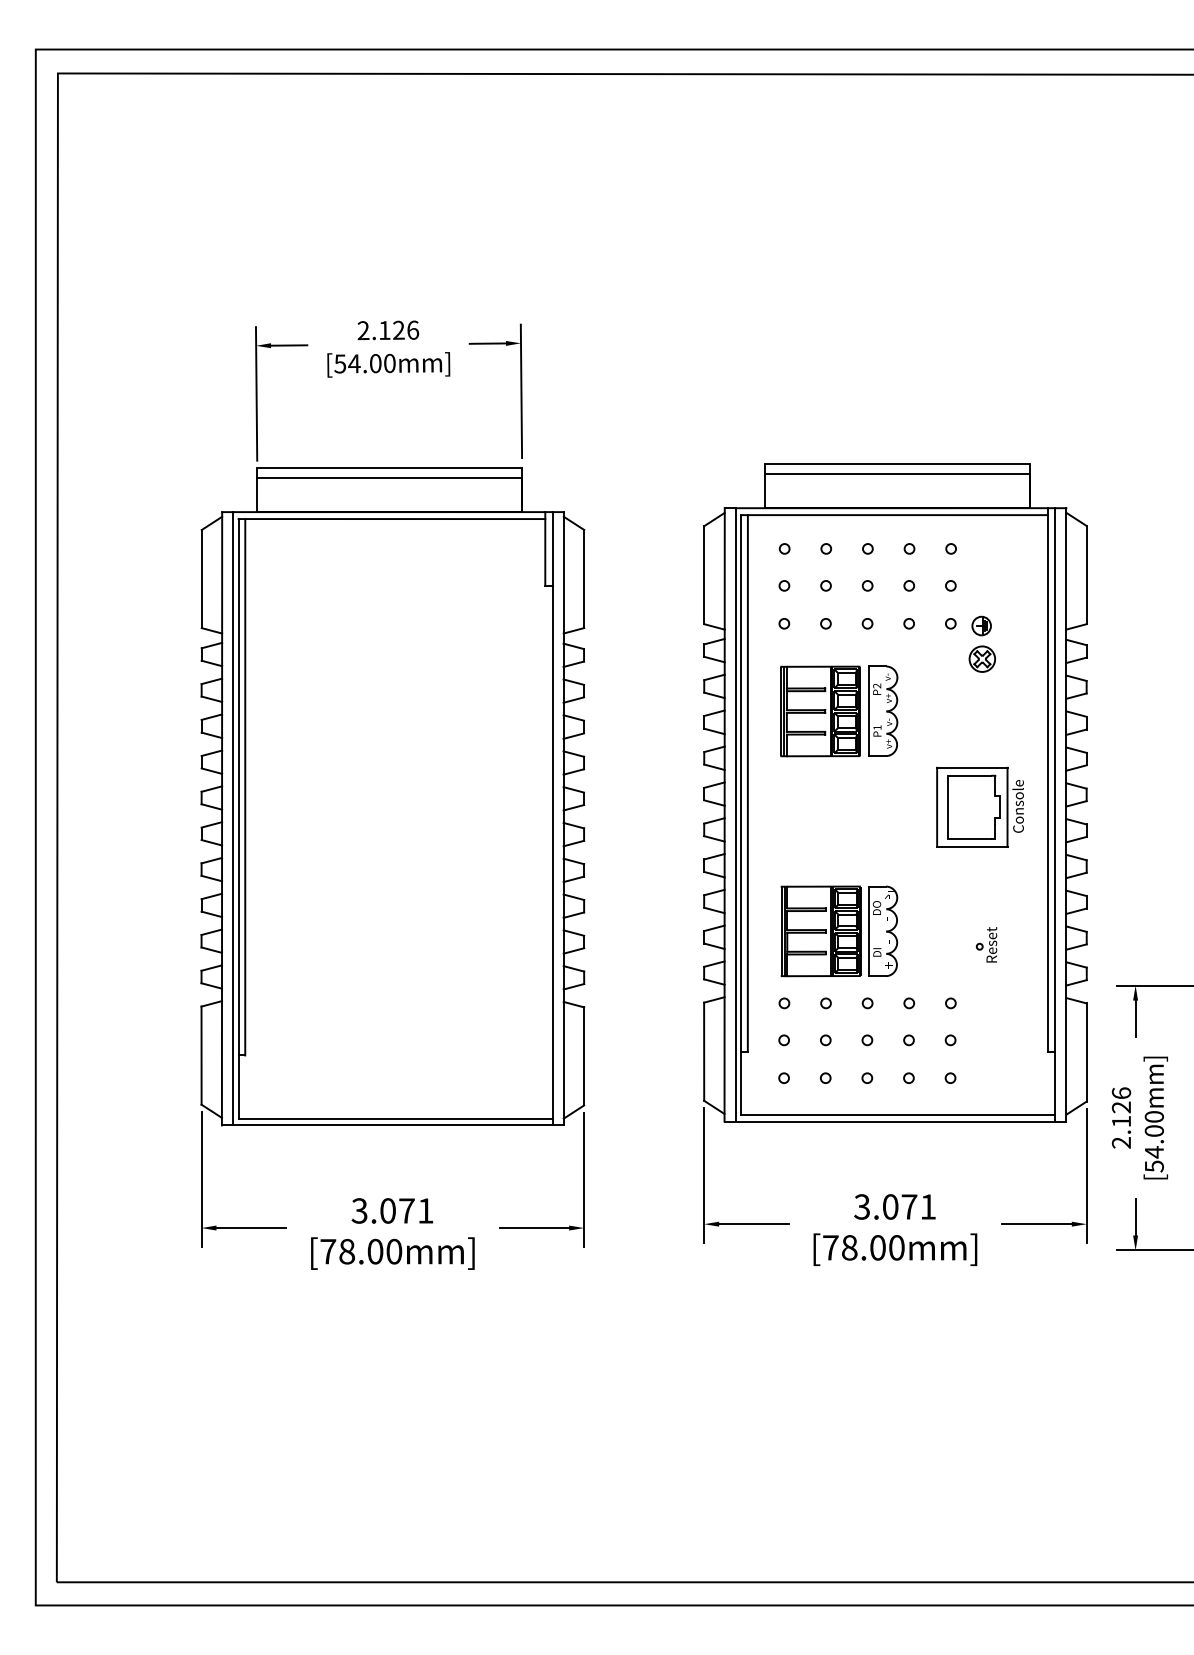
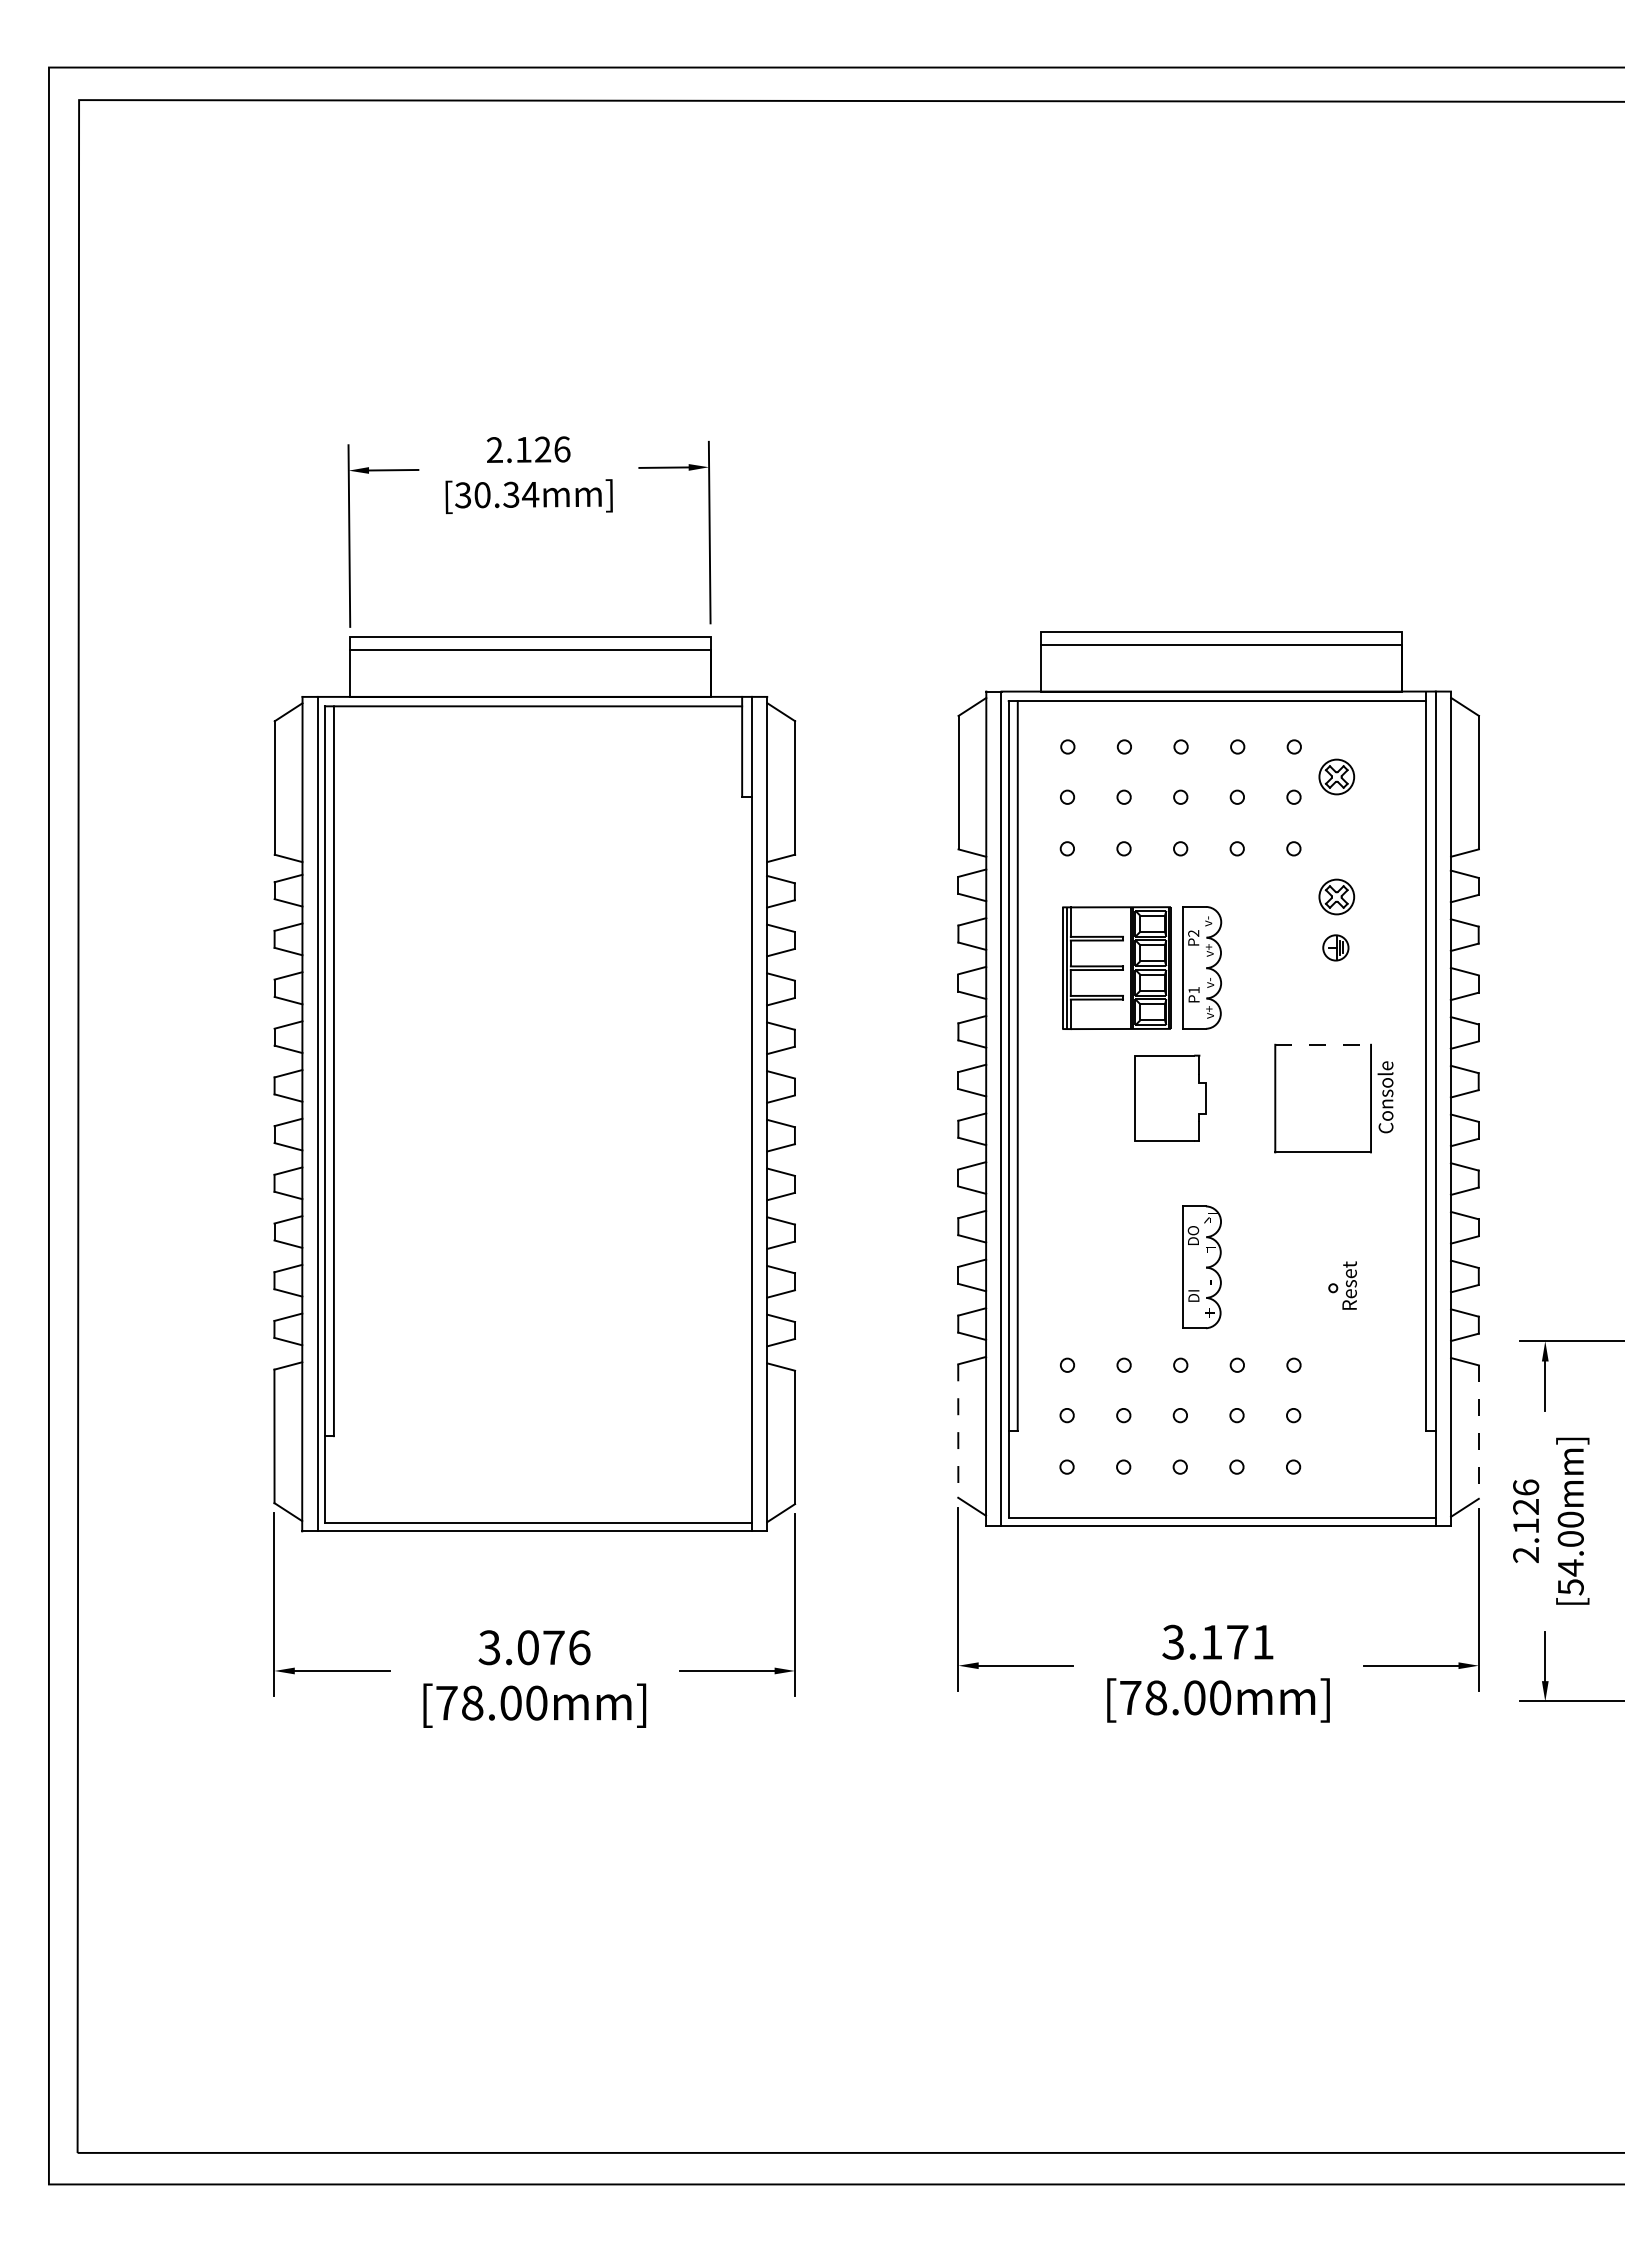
text: (365, 363) -> (497, 494), [54.00mm] -> [30.34mm]
part: (982, 570) -> (1336, 776), added
part: (981, 625) -> (1335, 947), moved
line: (972, 767) -> (1323, 1044), solid -> dashed
part: (974, 806) -> (1170, 1097), moved
part: (821, 931) -> (1117, 1267), removed
line: (704, 1052) -> (958, 1431), solid -> dashed
line: (1086, 1052) -> (1478, 1432), solid -> dashed
text: (890, 1206) -> (1211, 1641), 3.071 -> 3.171
text: (425, 1210) -> (579, 1647), 3.071 -> 3.076

